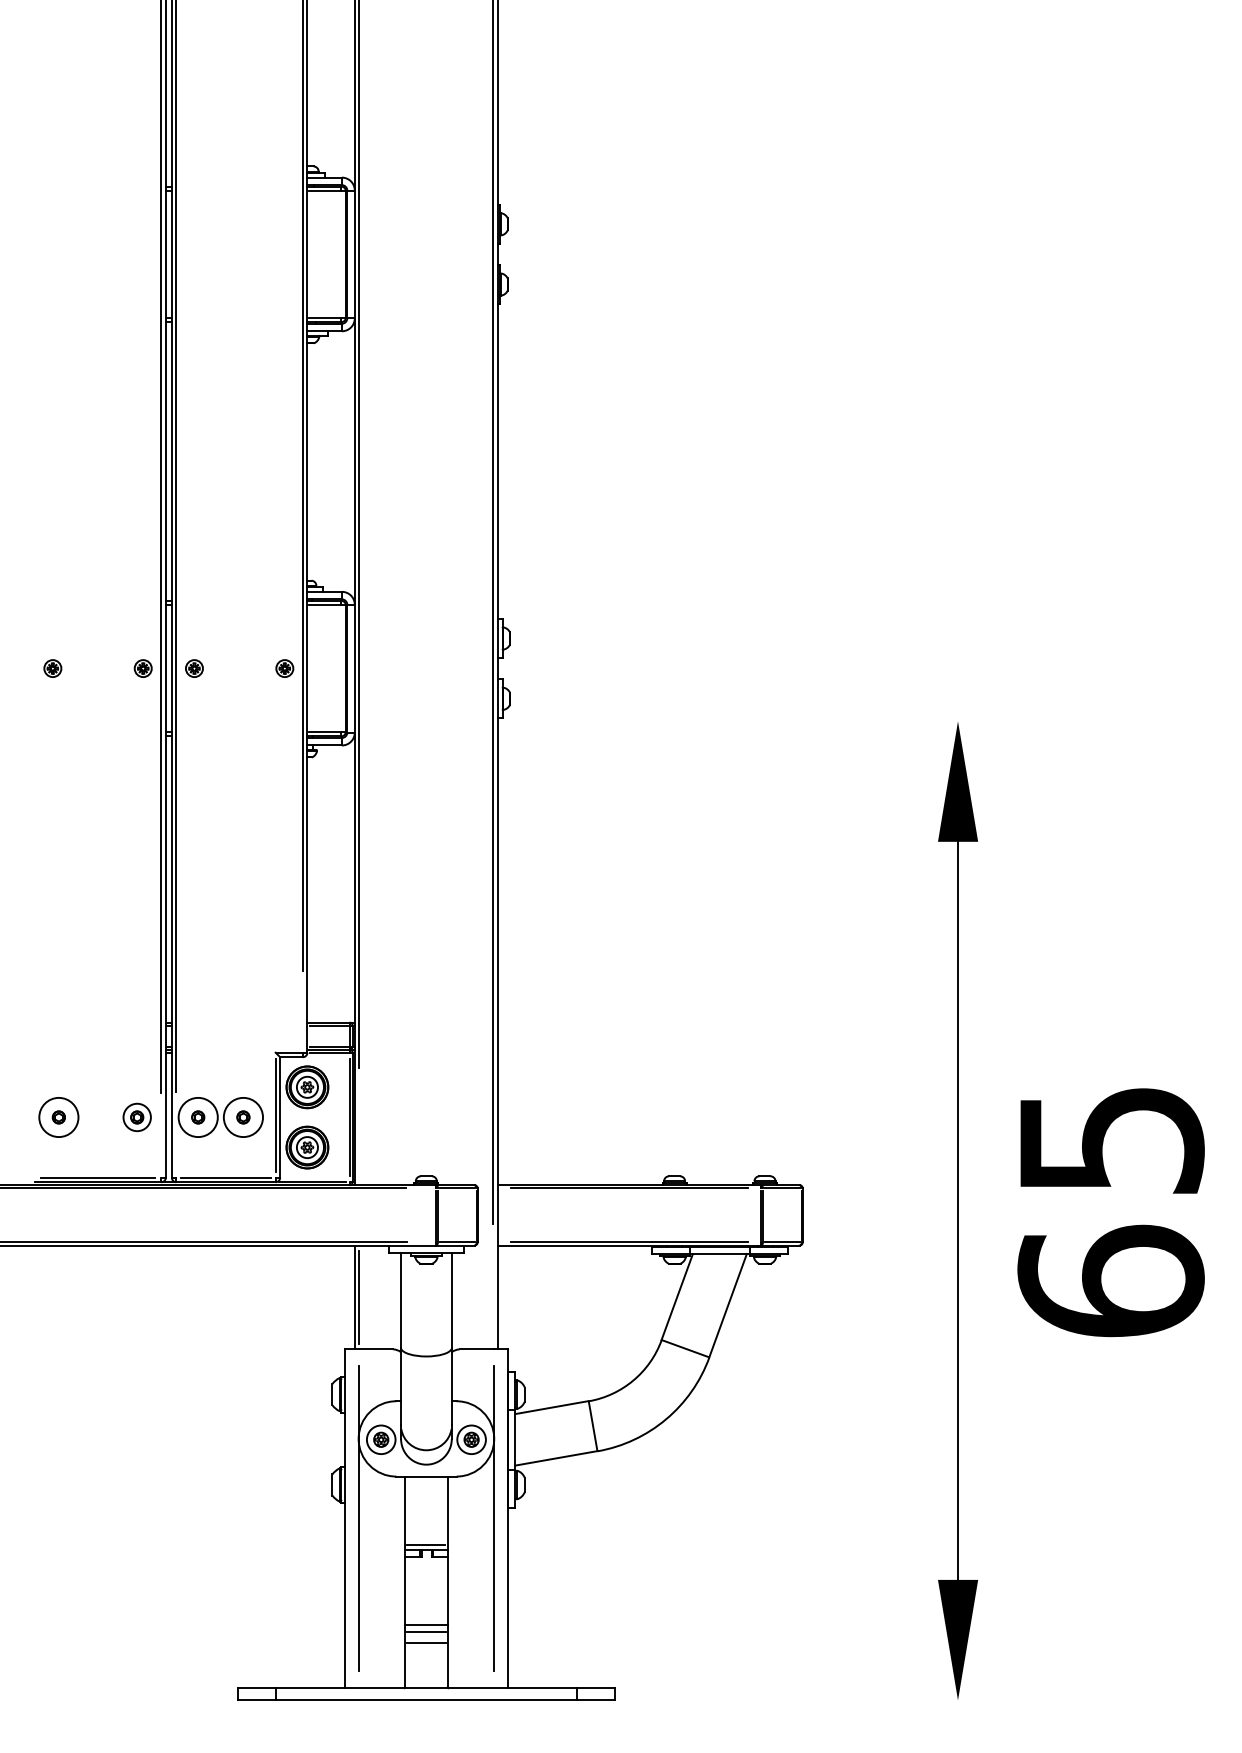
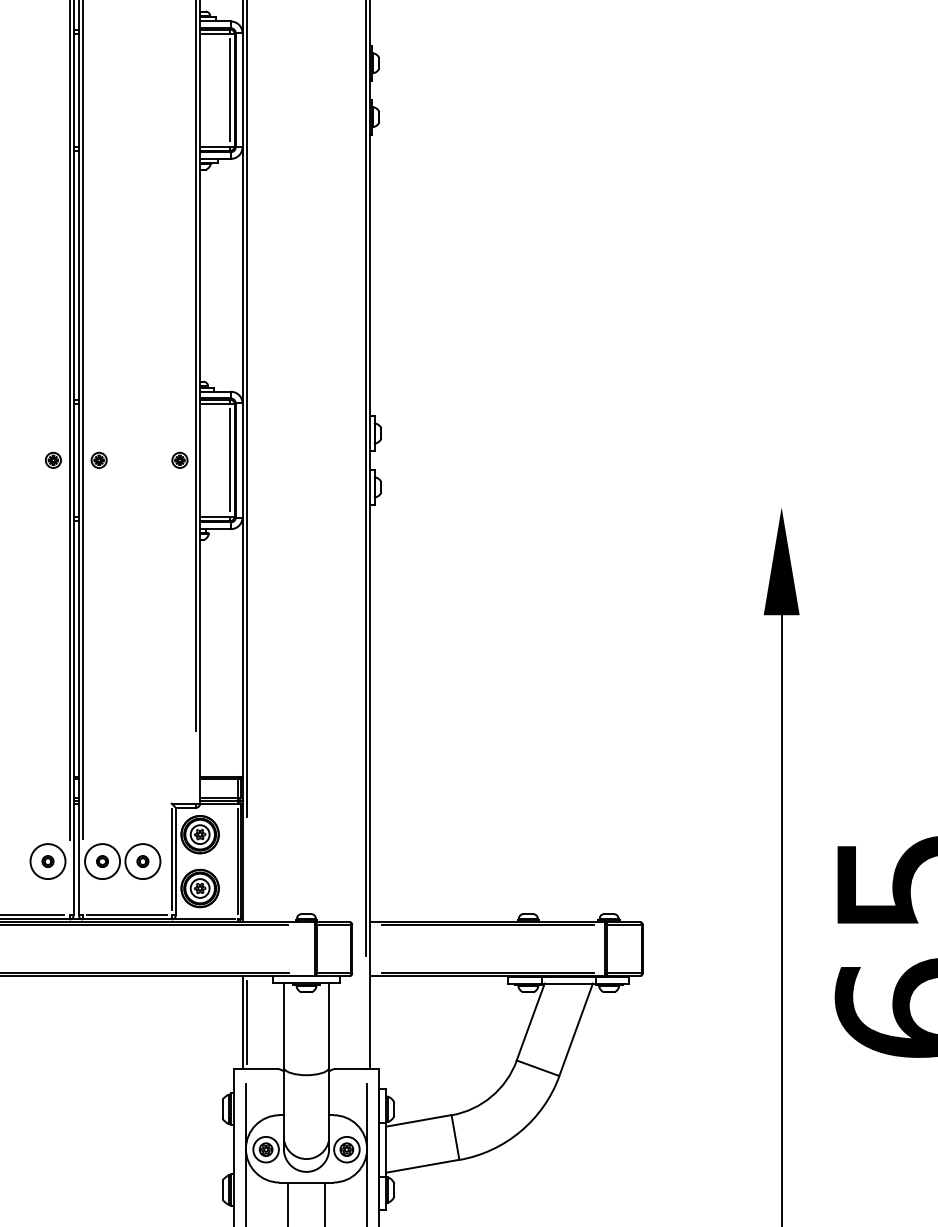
line: (341, 254) -> (230, 90), added
line: (341, 668) -> (230, 460), added
circle: (136, 1117) -> (47, 861), size x1.43

